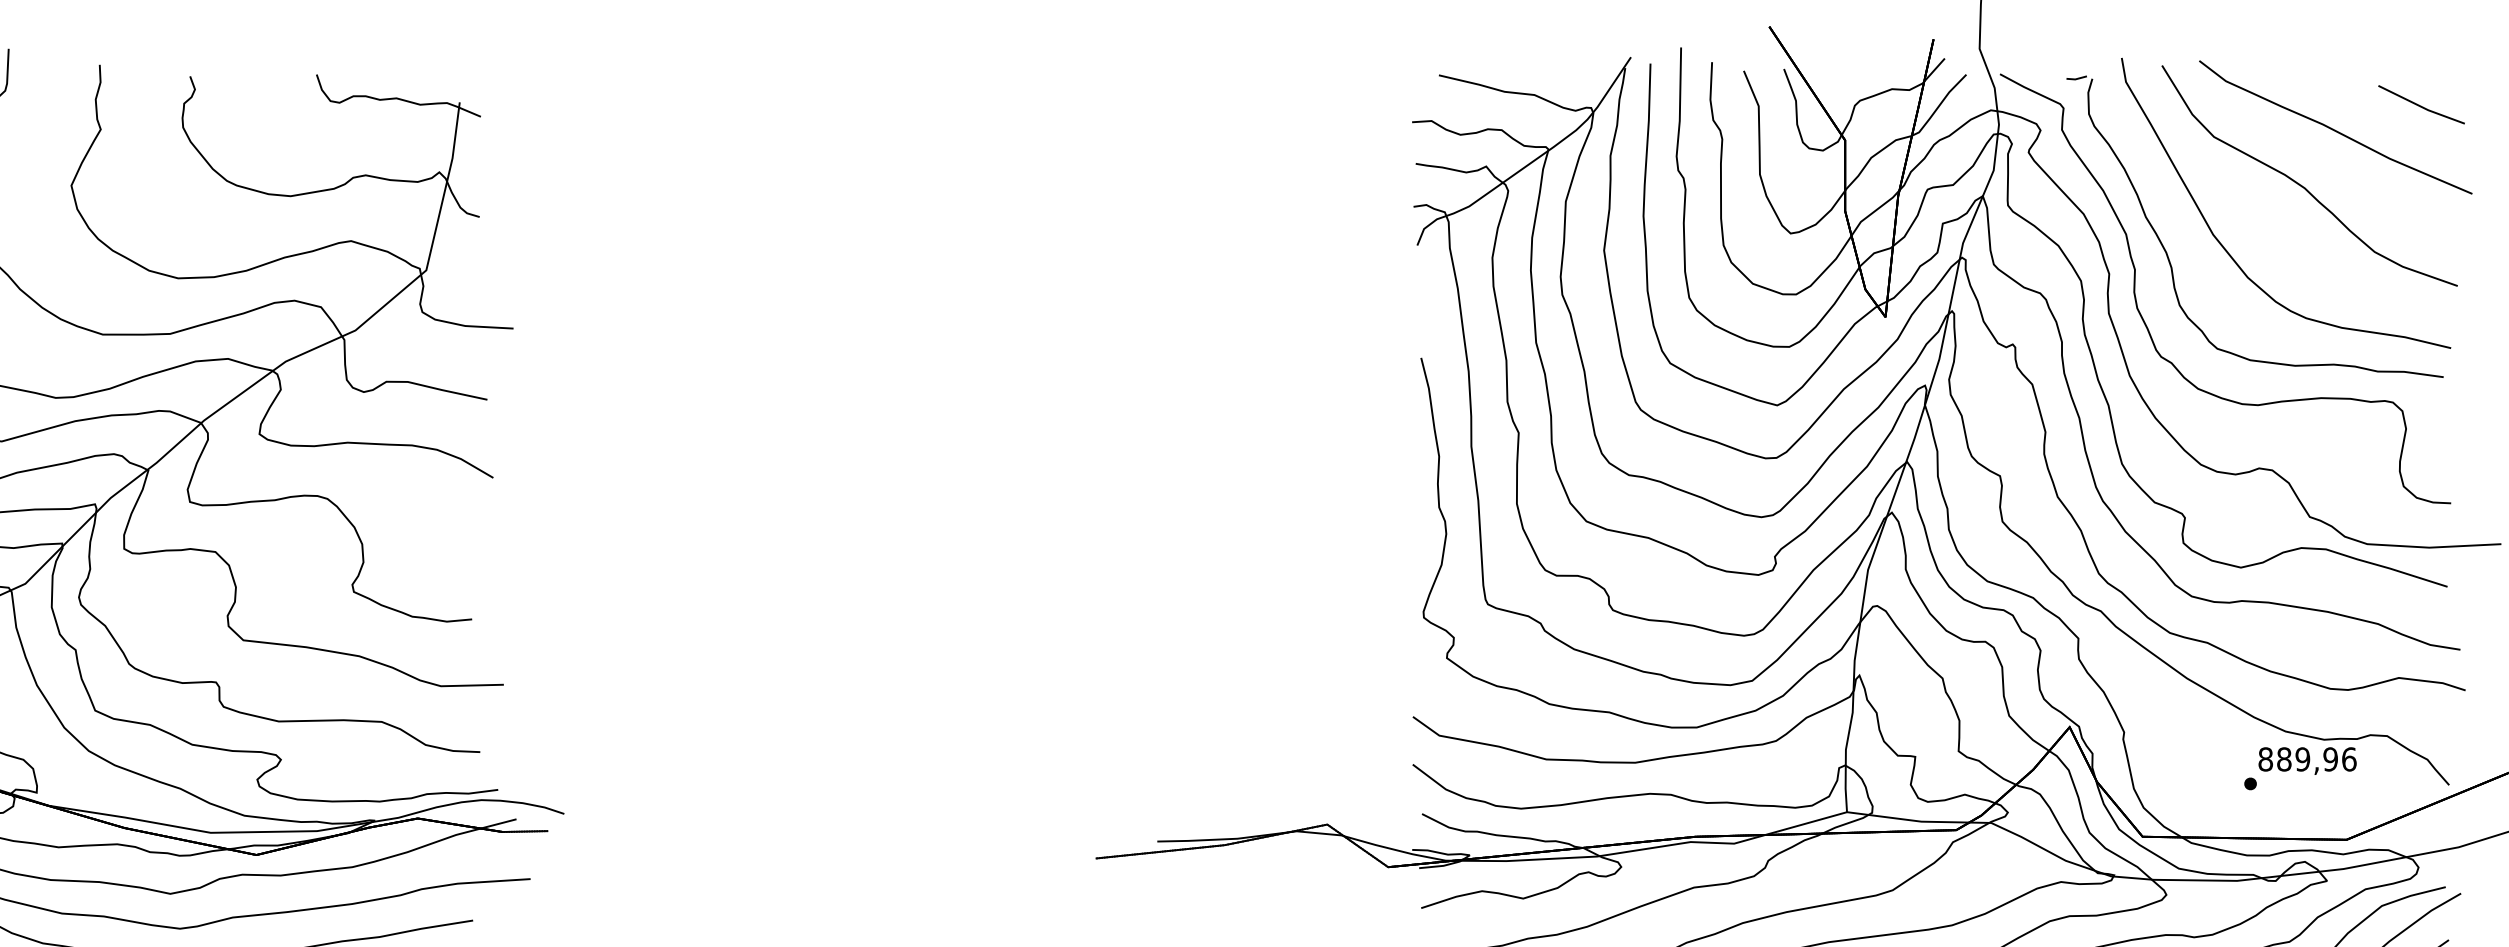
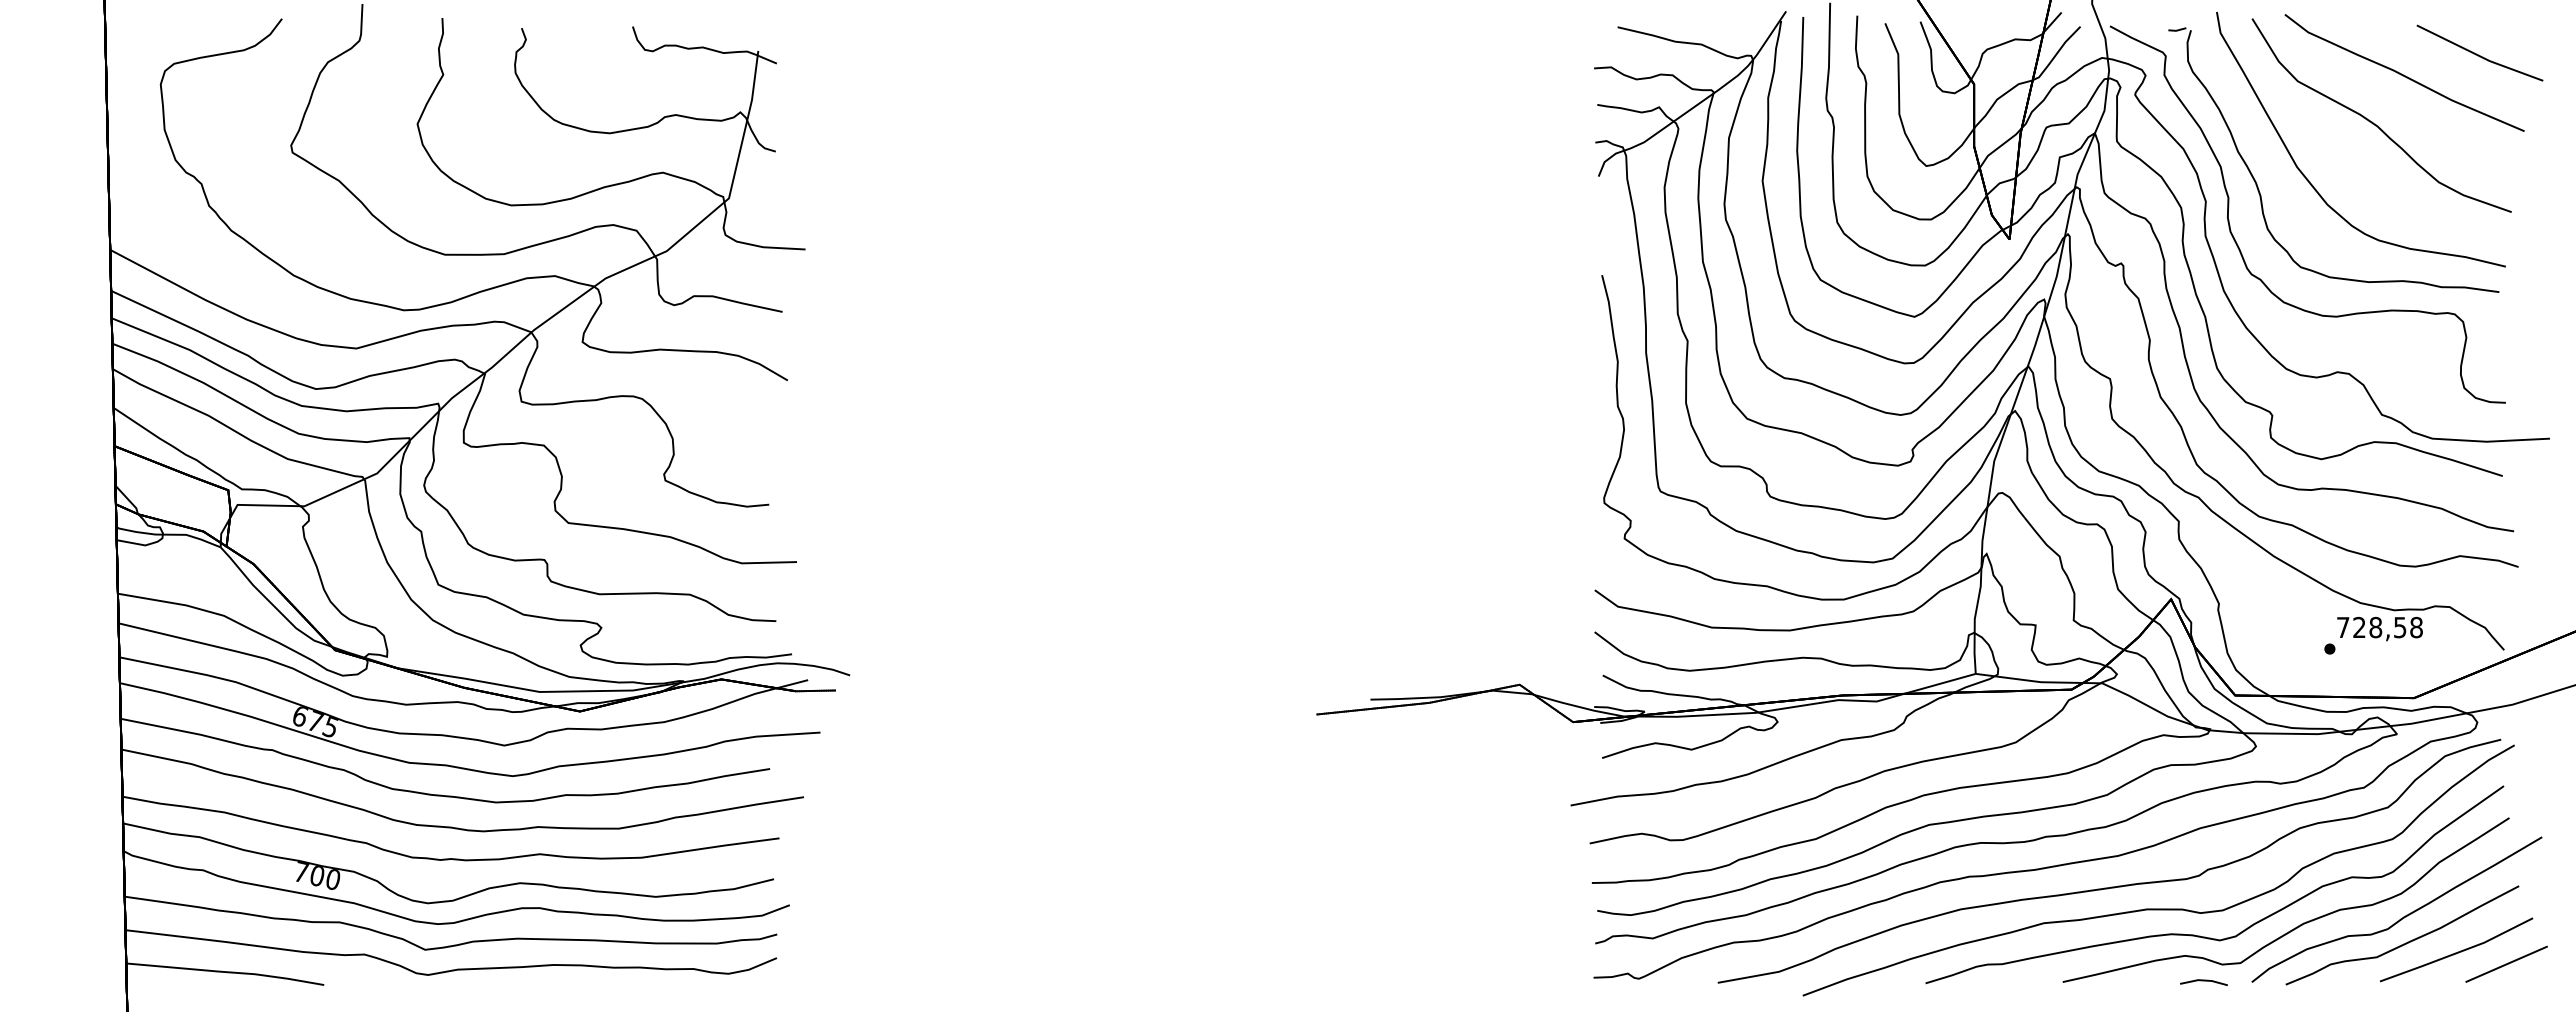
part: (2421, 104) -> (2479, 52), size x1.67
text: (2307, 759) -> (2379, 627), 889,96 -> 728,58

